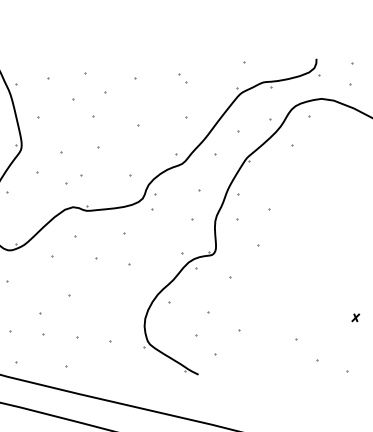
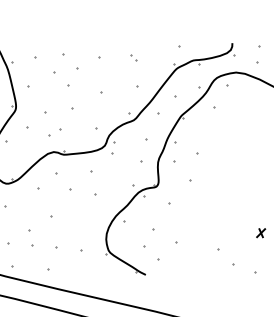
part: (355, 317) -> (260, 232), size x1.67

